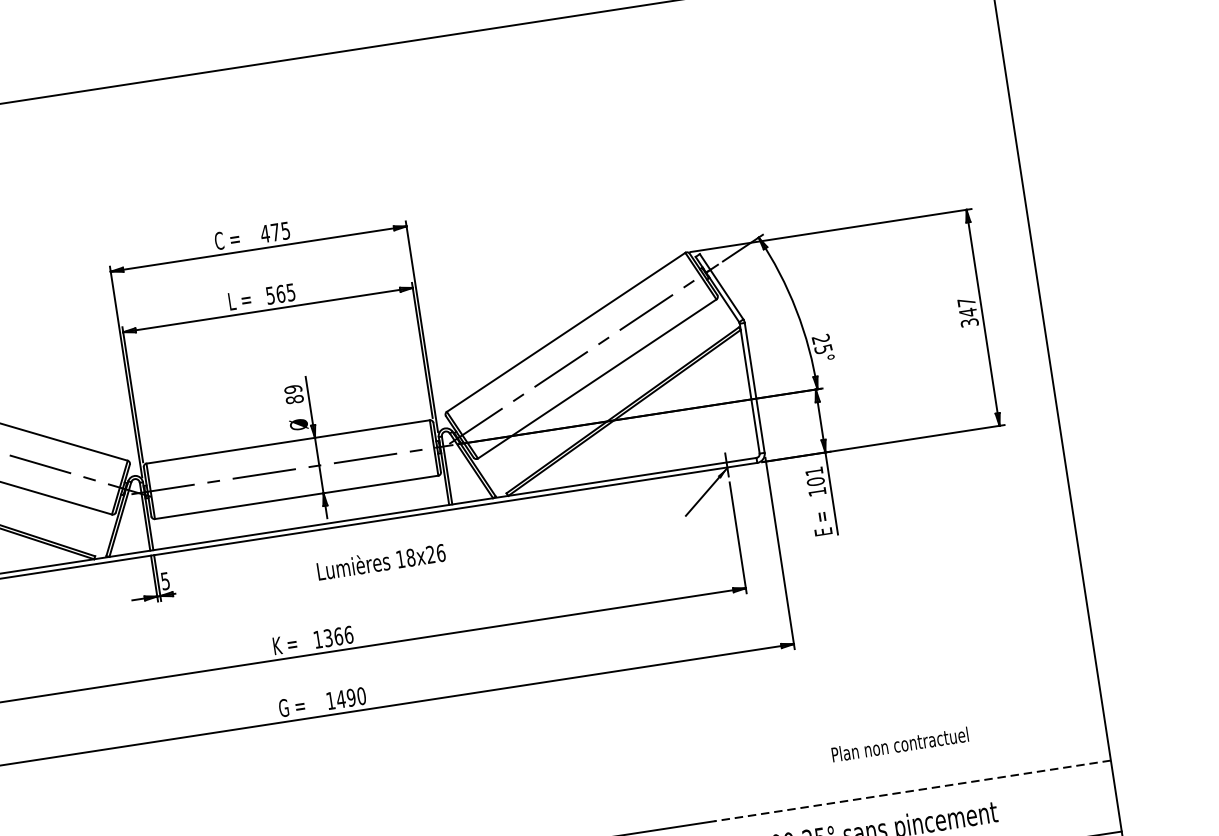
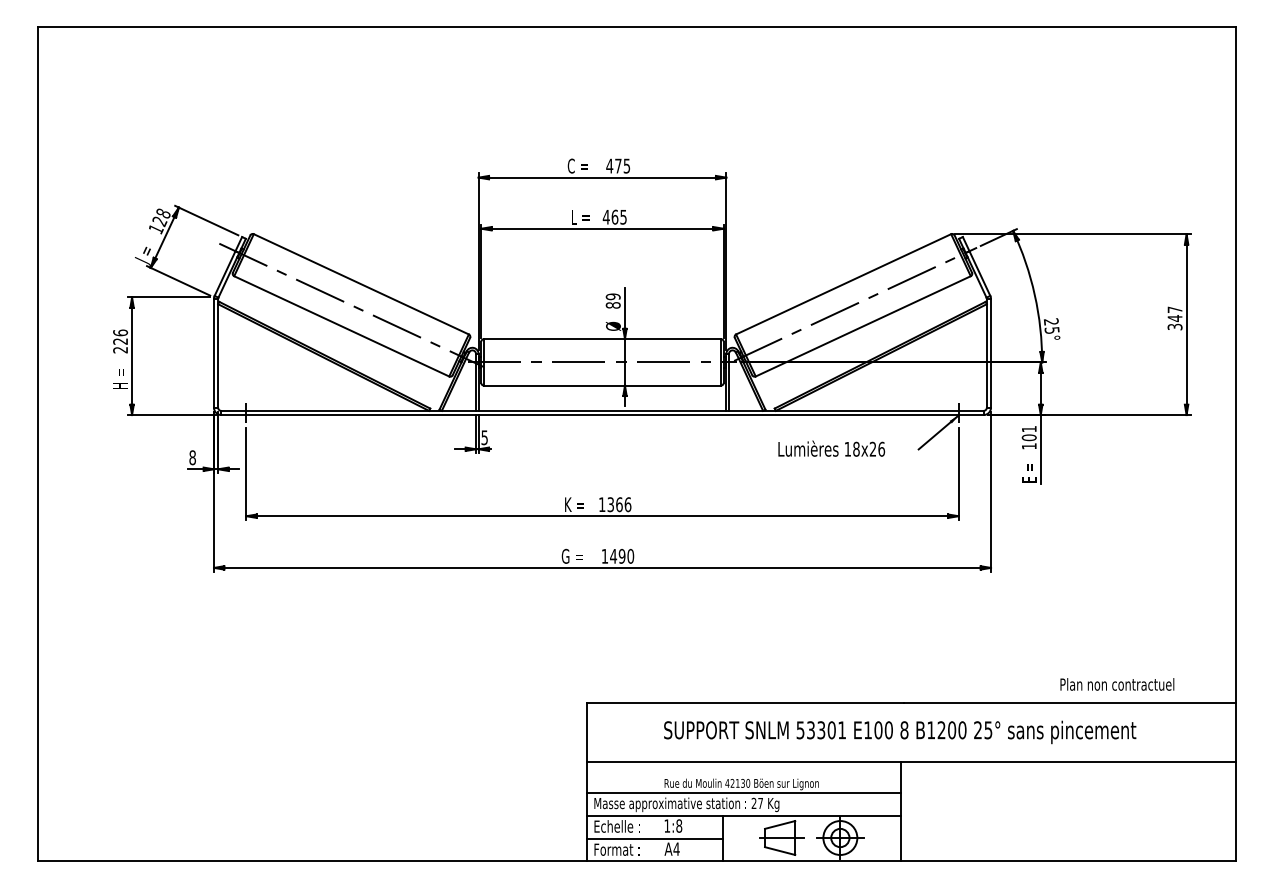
text: (269, 296) -> (605, 217), 565 -> 465
text: (381, 561) -> (831, 448), moved
text: (900, 744) -> (1117, 684), moved
line: (912, 790) -> (1069, 702), dashed -> solid

